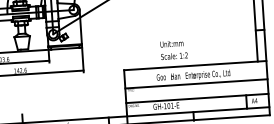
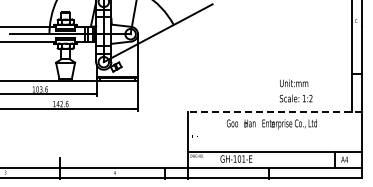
text: (173, 49) -> (295, 90), moved
line: (194, 65) -> (274, 111), solid -> dashed
line: (196, 84) -> (274, 134), removed

